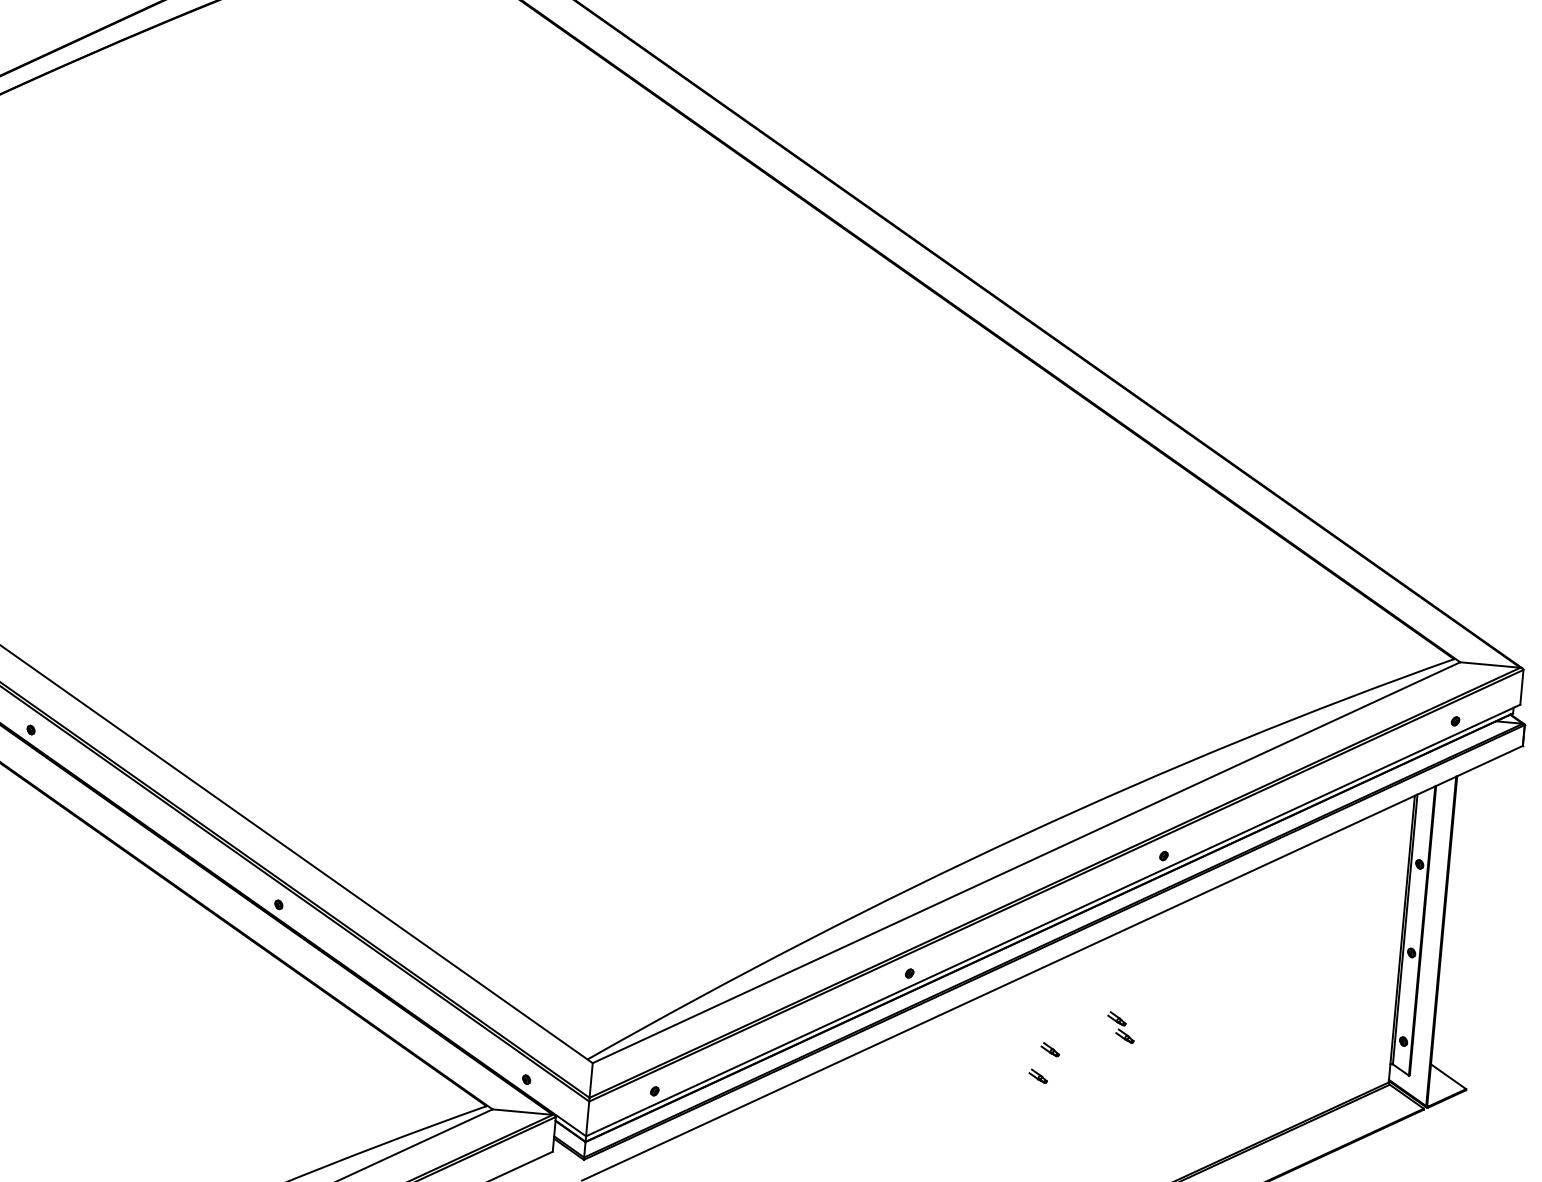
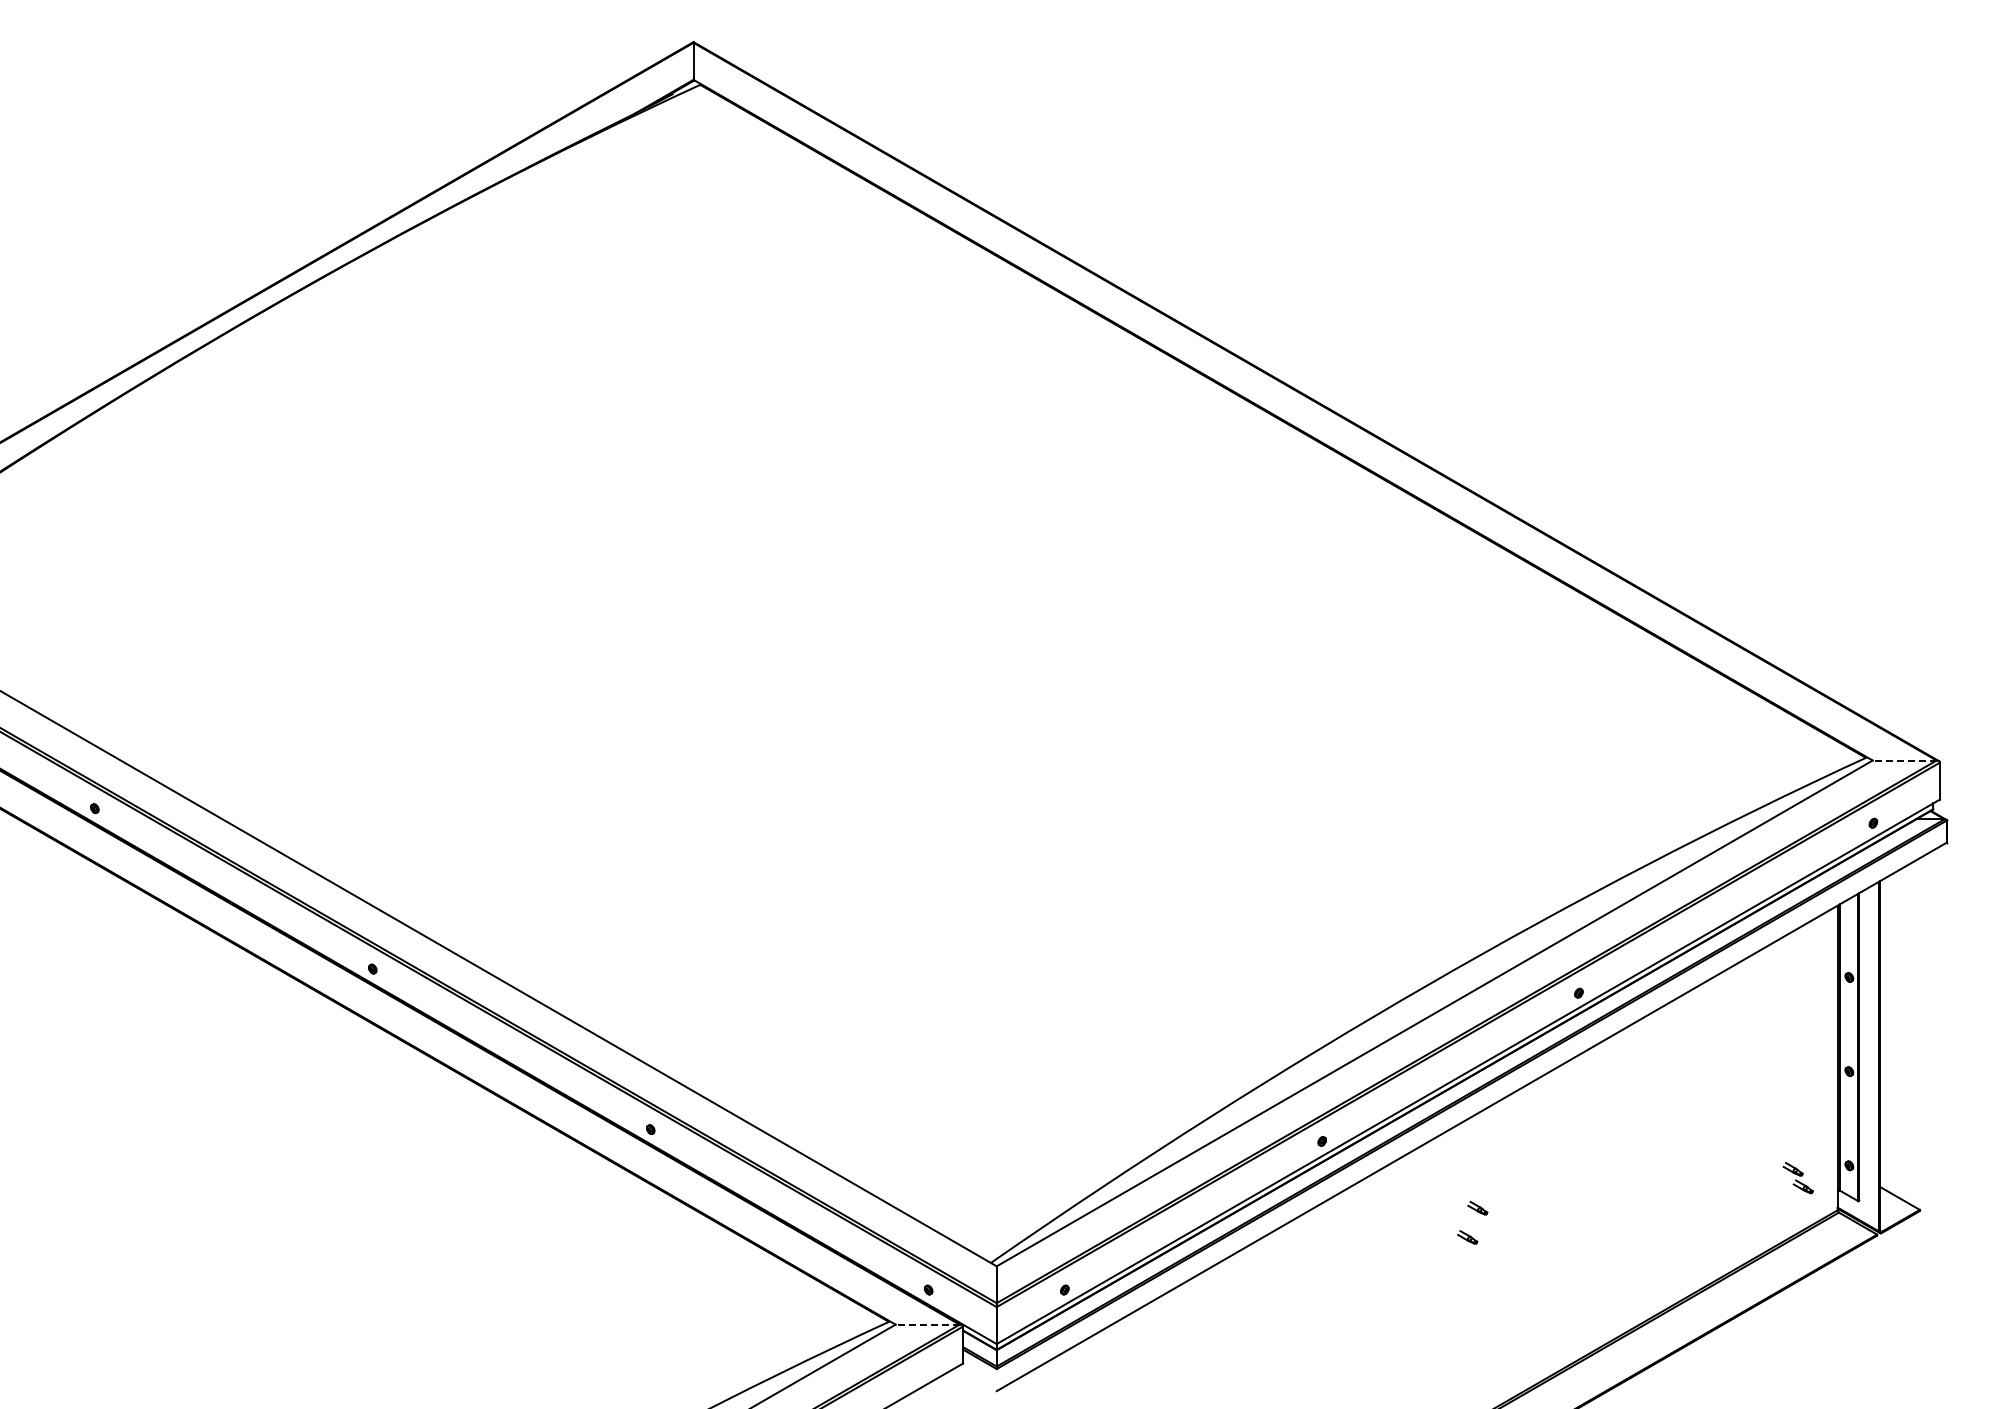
line: (1490, 664) -> (1904, 760), solid -> dashed
part: (1120, 1026) -> (1797, 1177), moved
line: (522, 1111) -> (927, 1324), solid -> dashed

